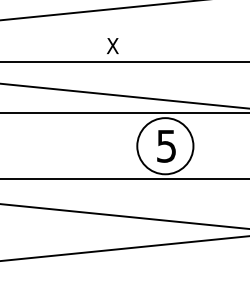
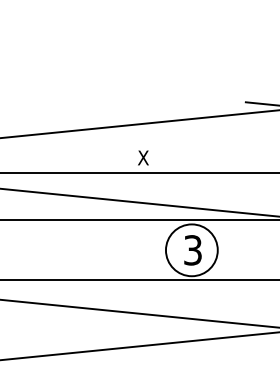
text: (166, 145) -> (192, 249), 5 -> 3

